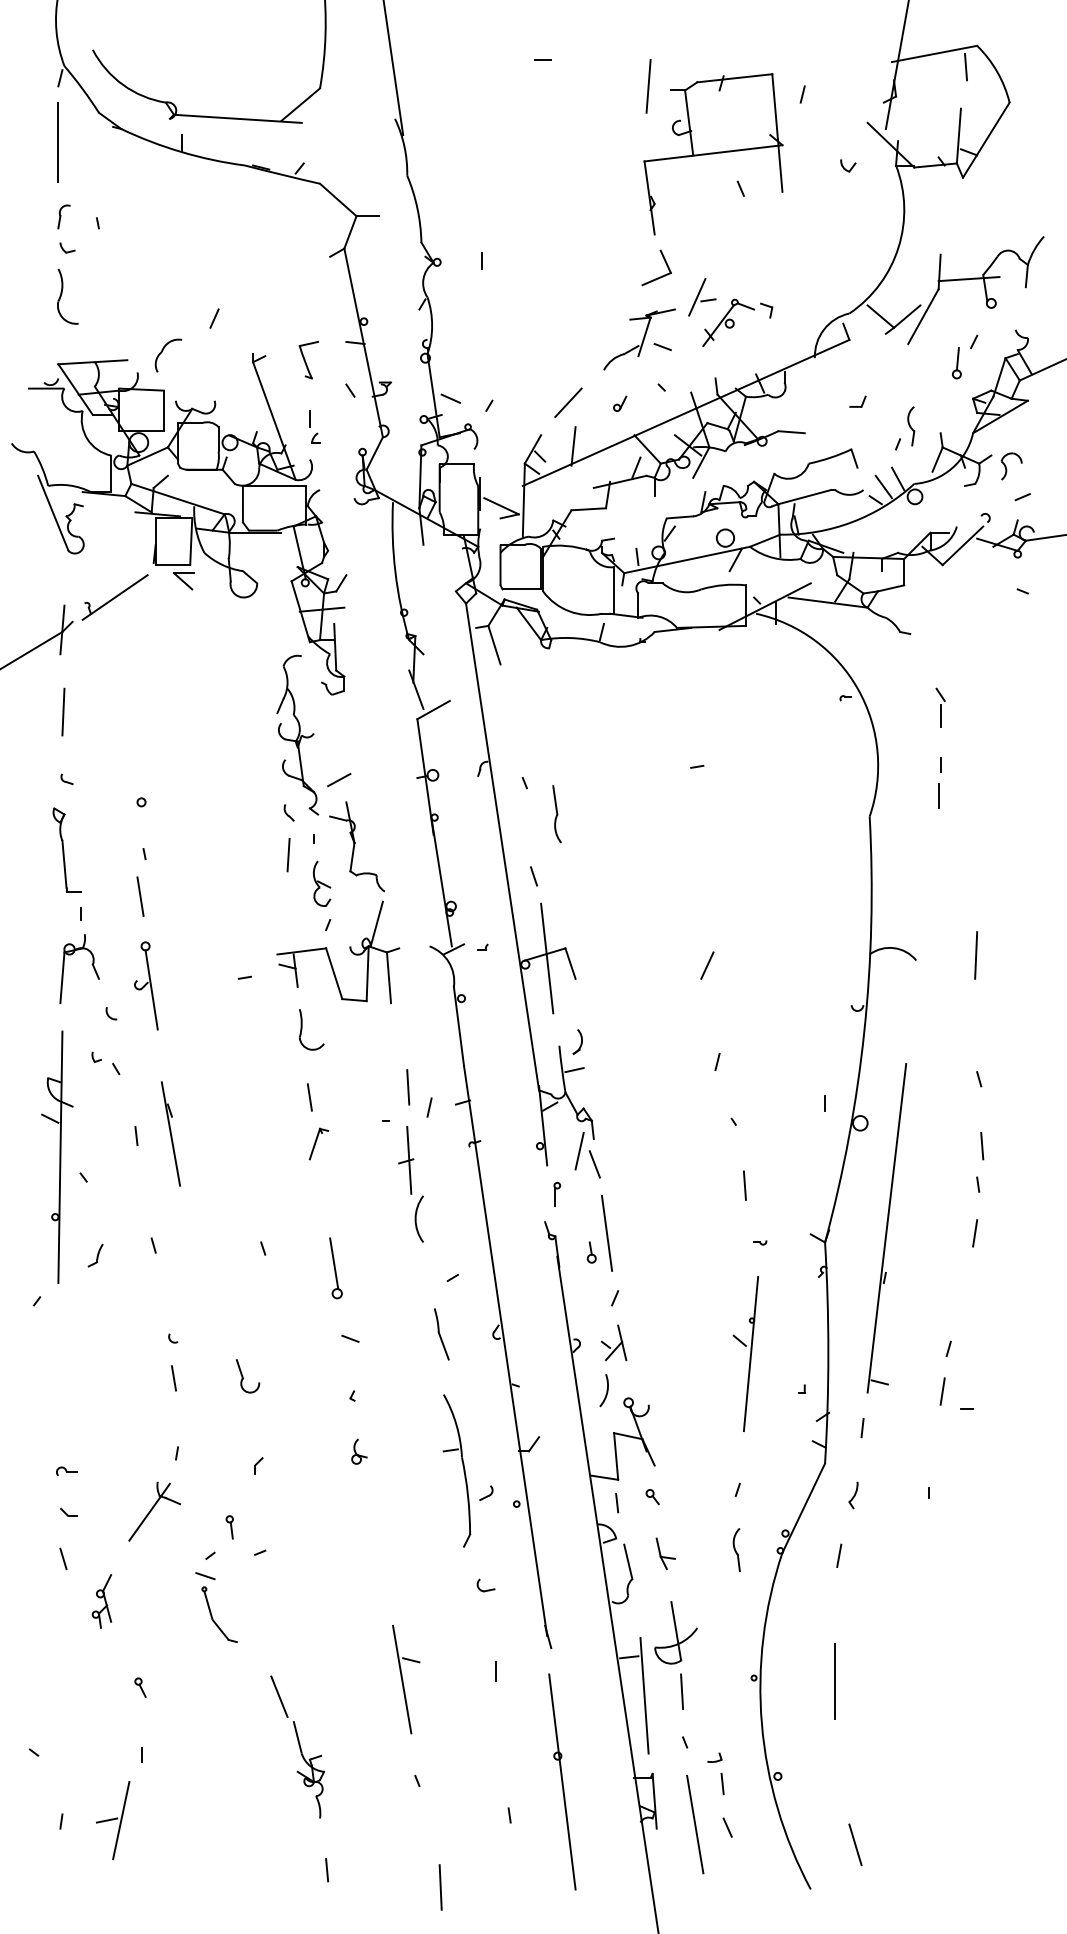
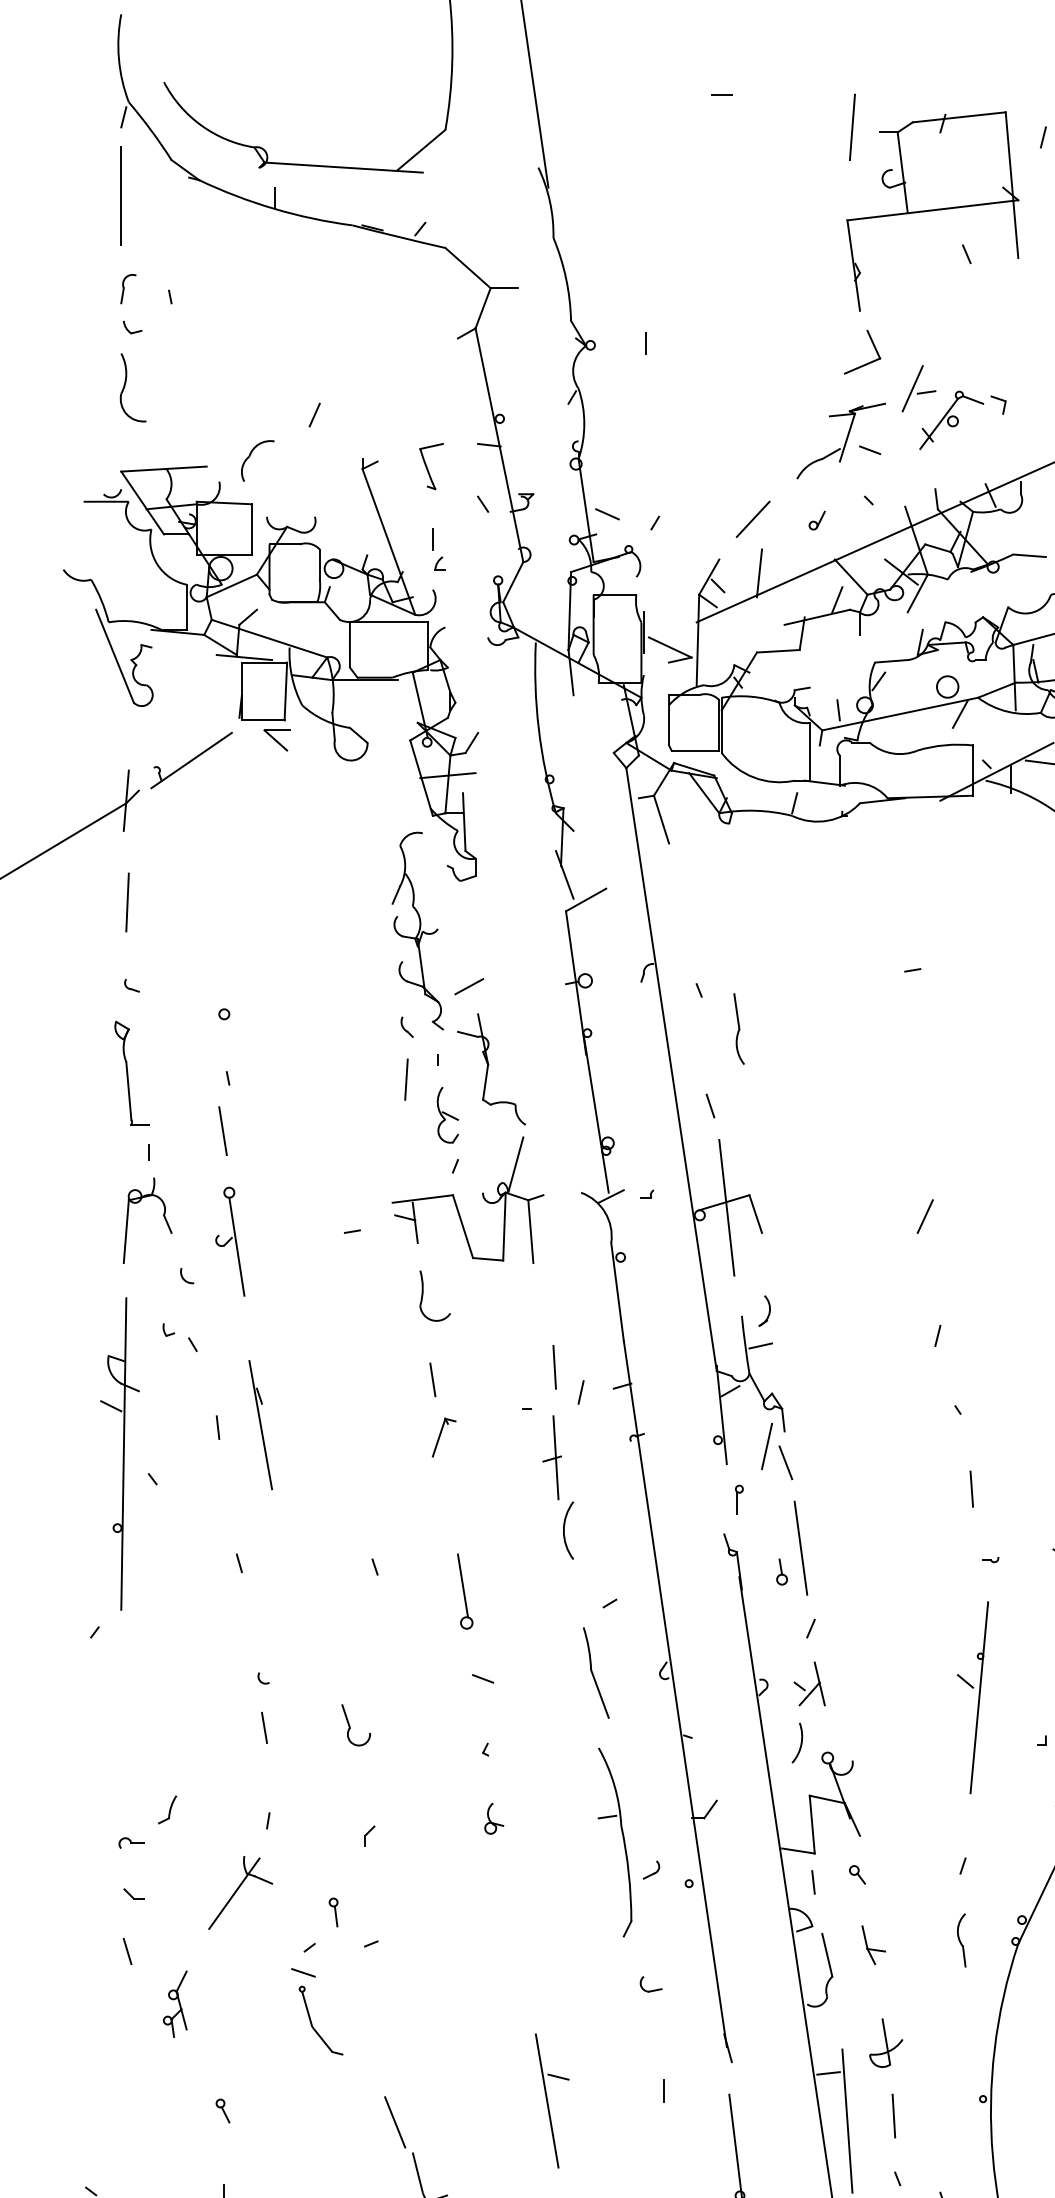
part: (95, 1255) -> (167, 1809), moved
part: (441, 1334) -> (595, 1673), size x1.43
part: (675, 1632) -> (885, 2042), size x0.62

